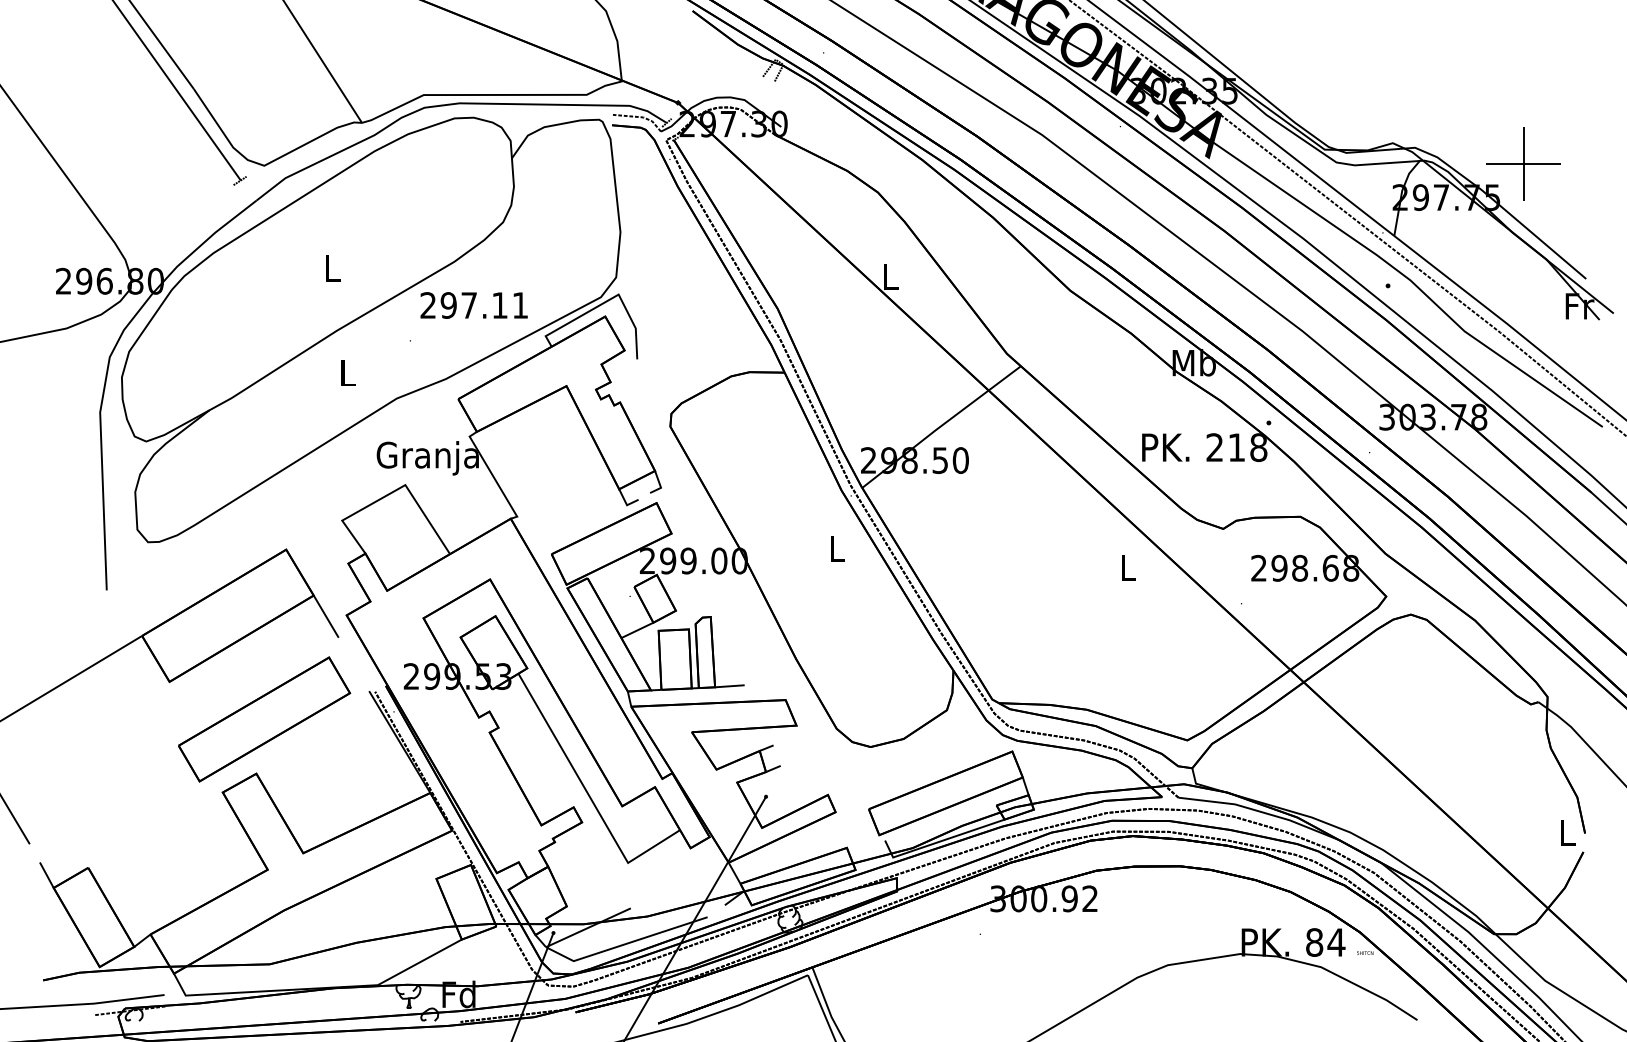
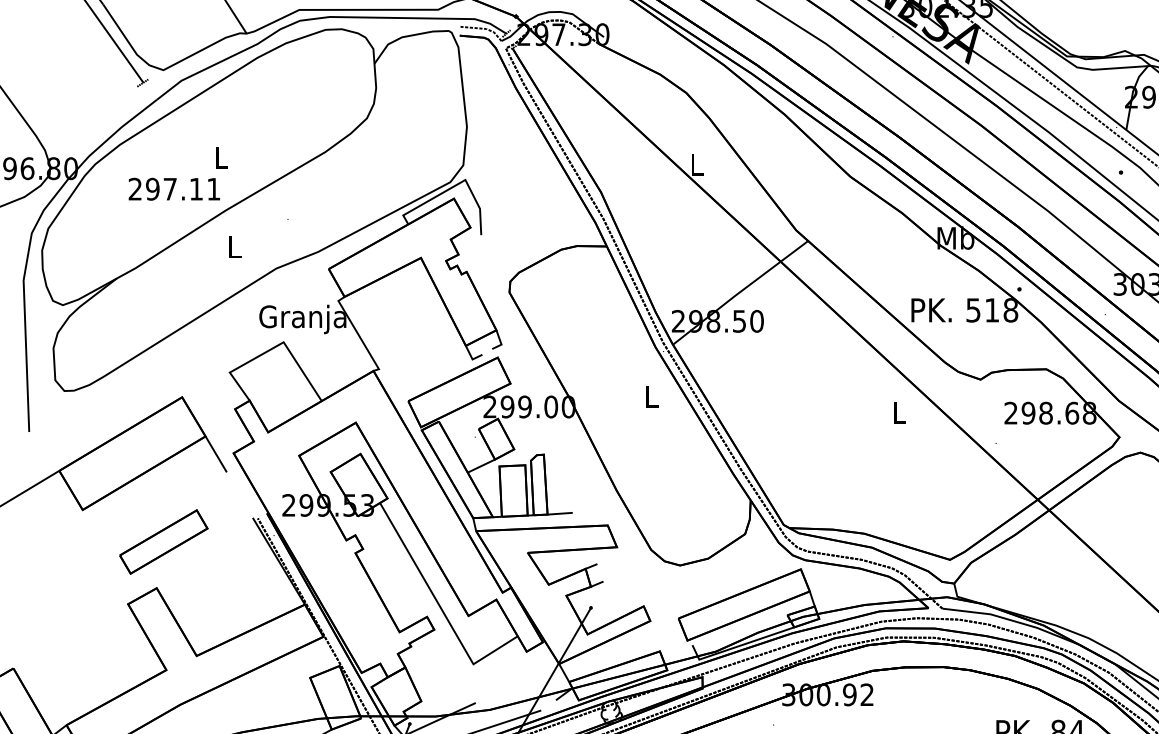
text: (473, 305) -> (173, 189), moved
text: (1214, 447) -> (973, 310), 218 -> 518
part: (264, 719) -> (163, 542), size x0.6

